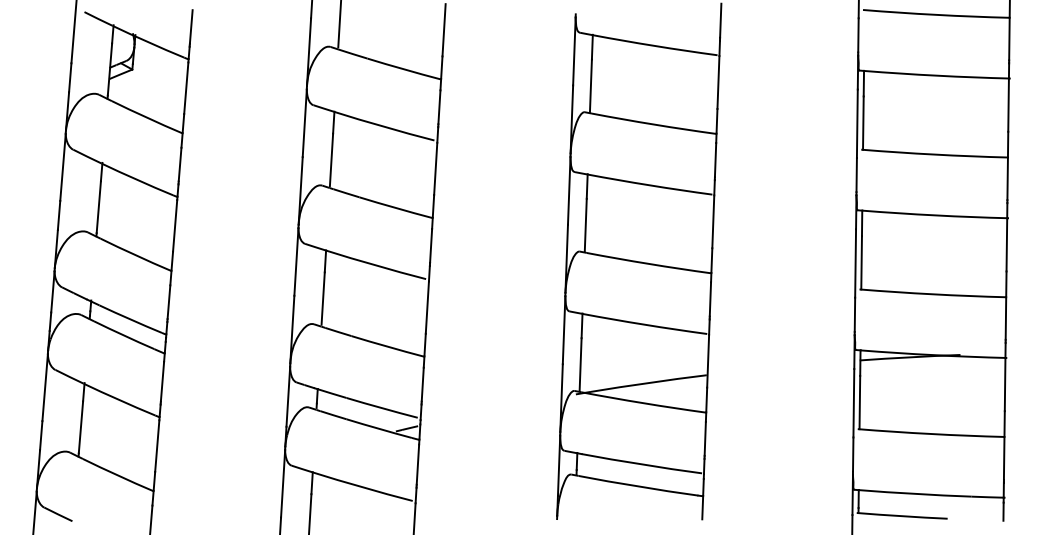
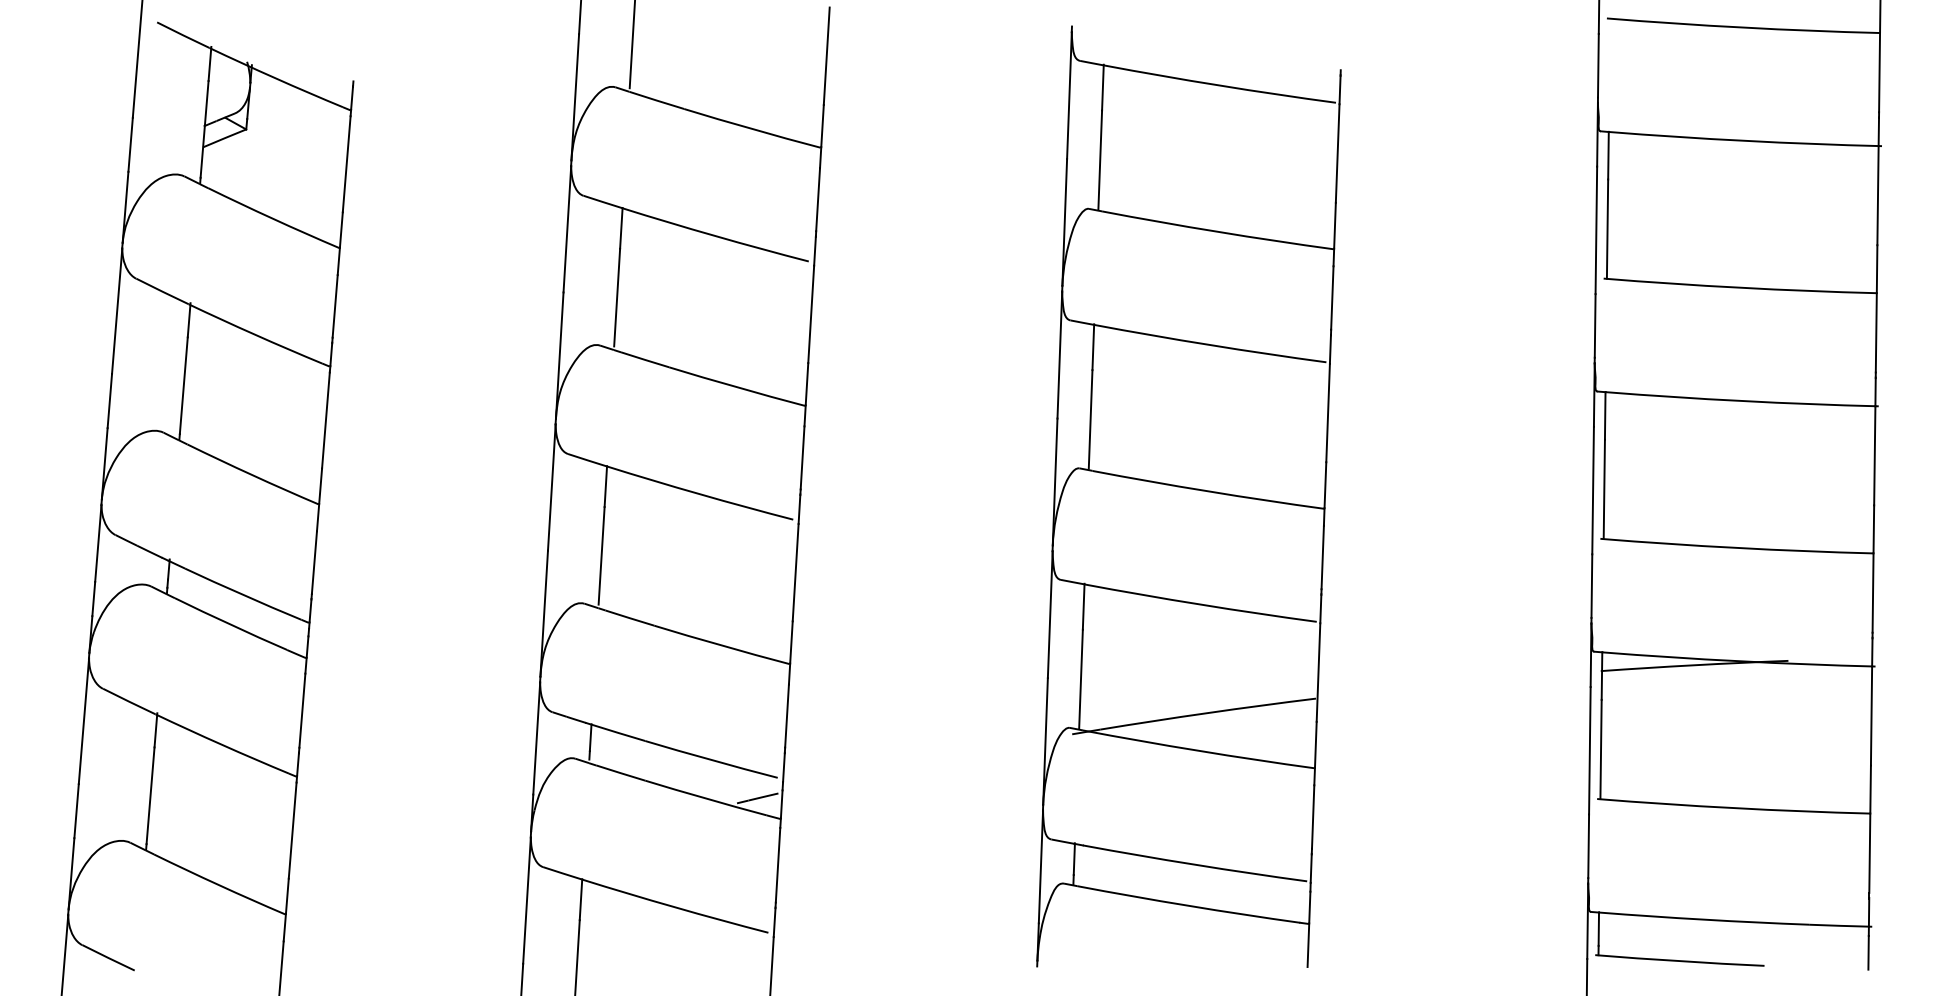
line: (720, 20) -> (1341, 38), removed
line: (190, 26) -> (354, 49), removed

